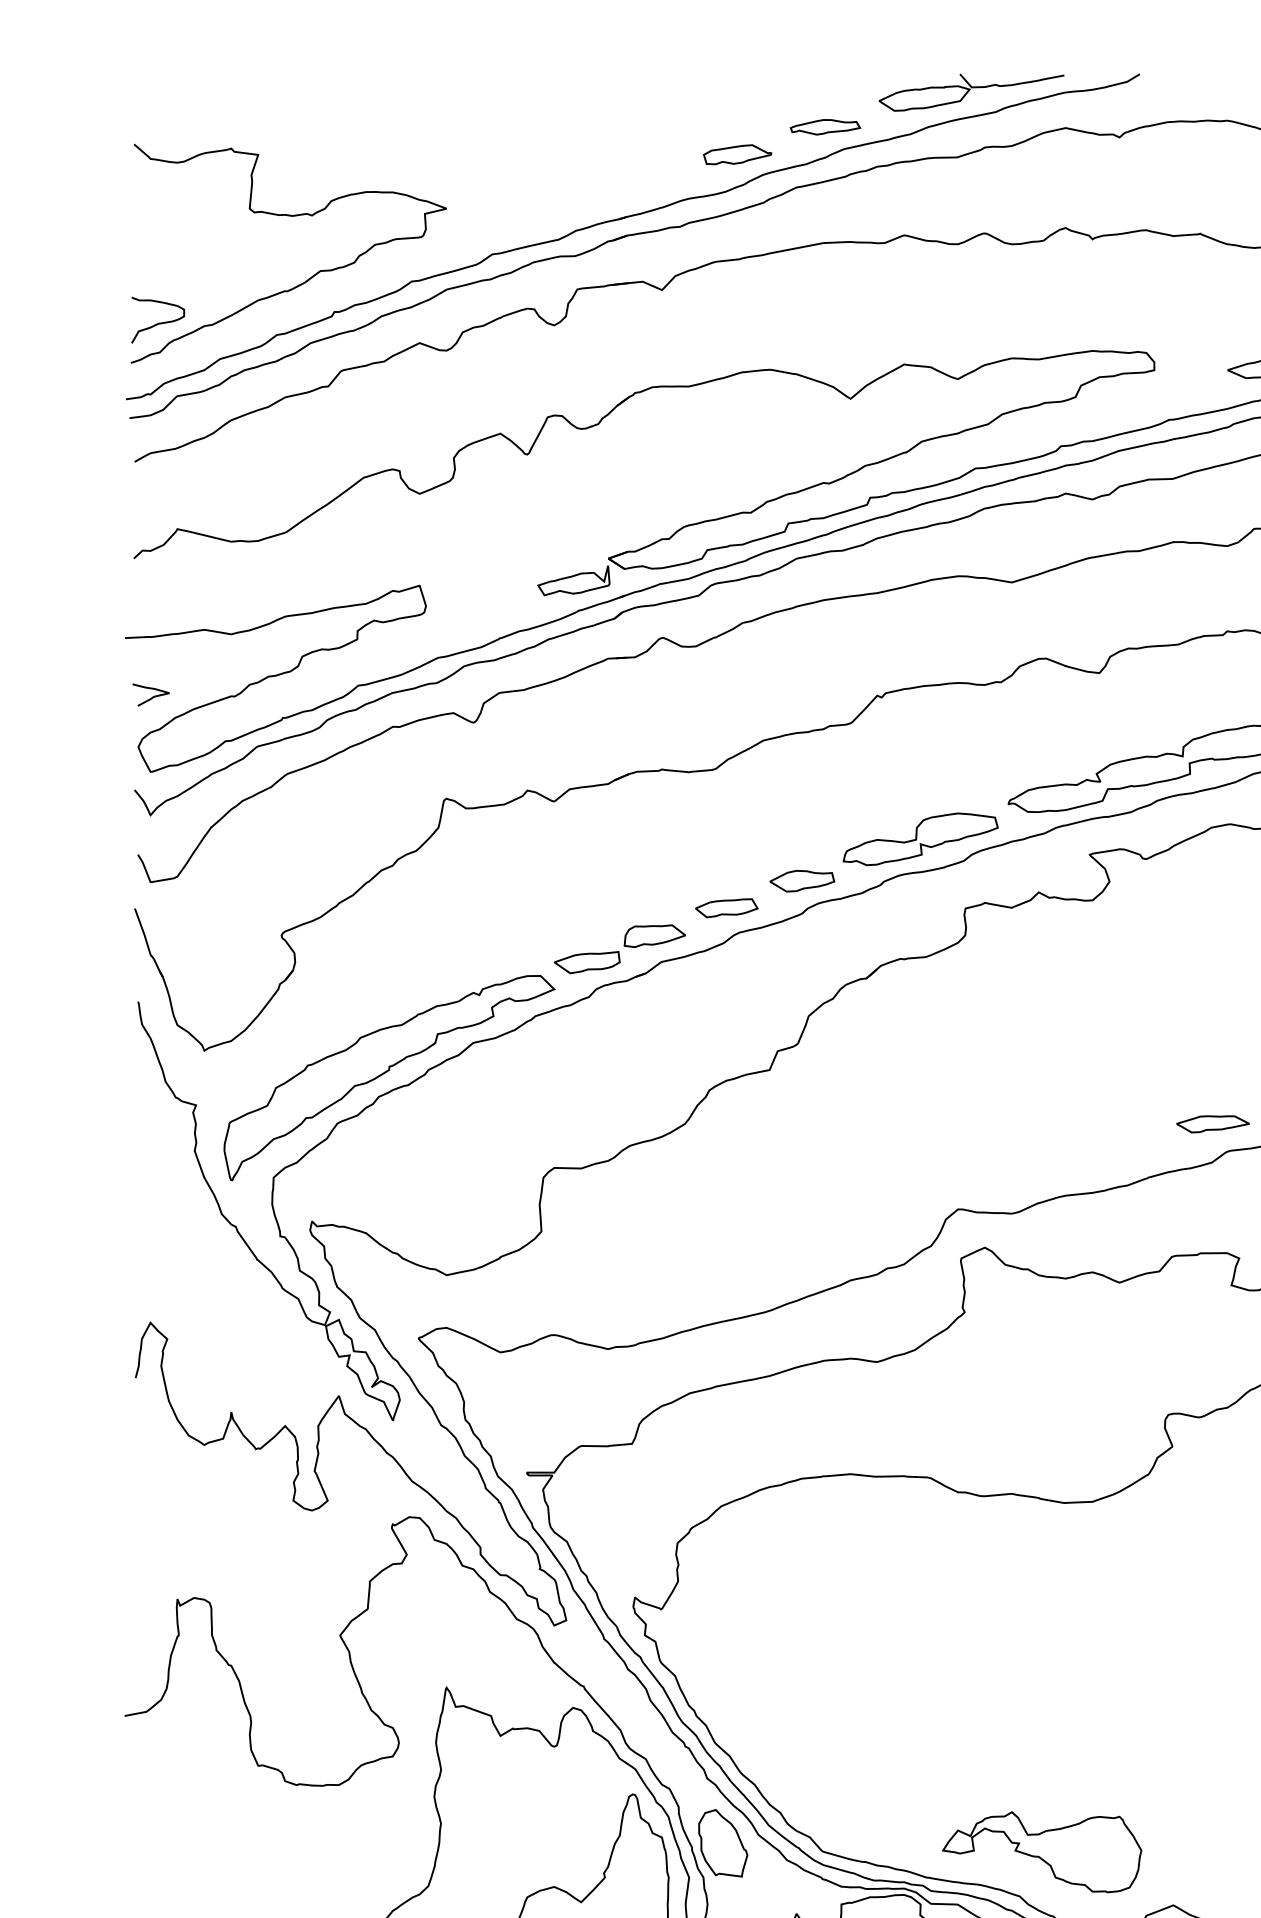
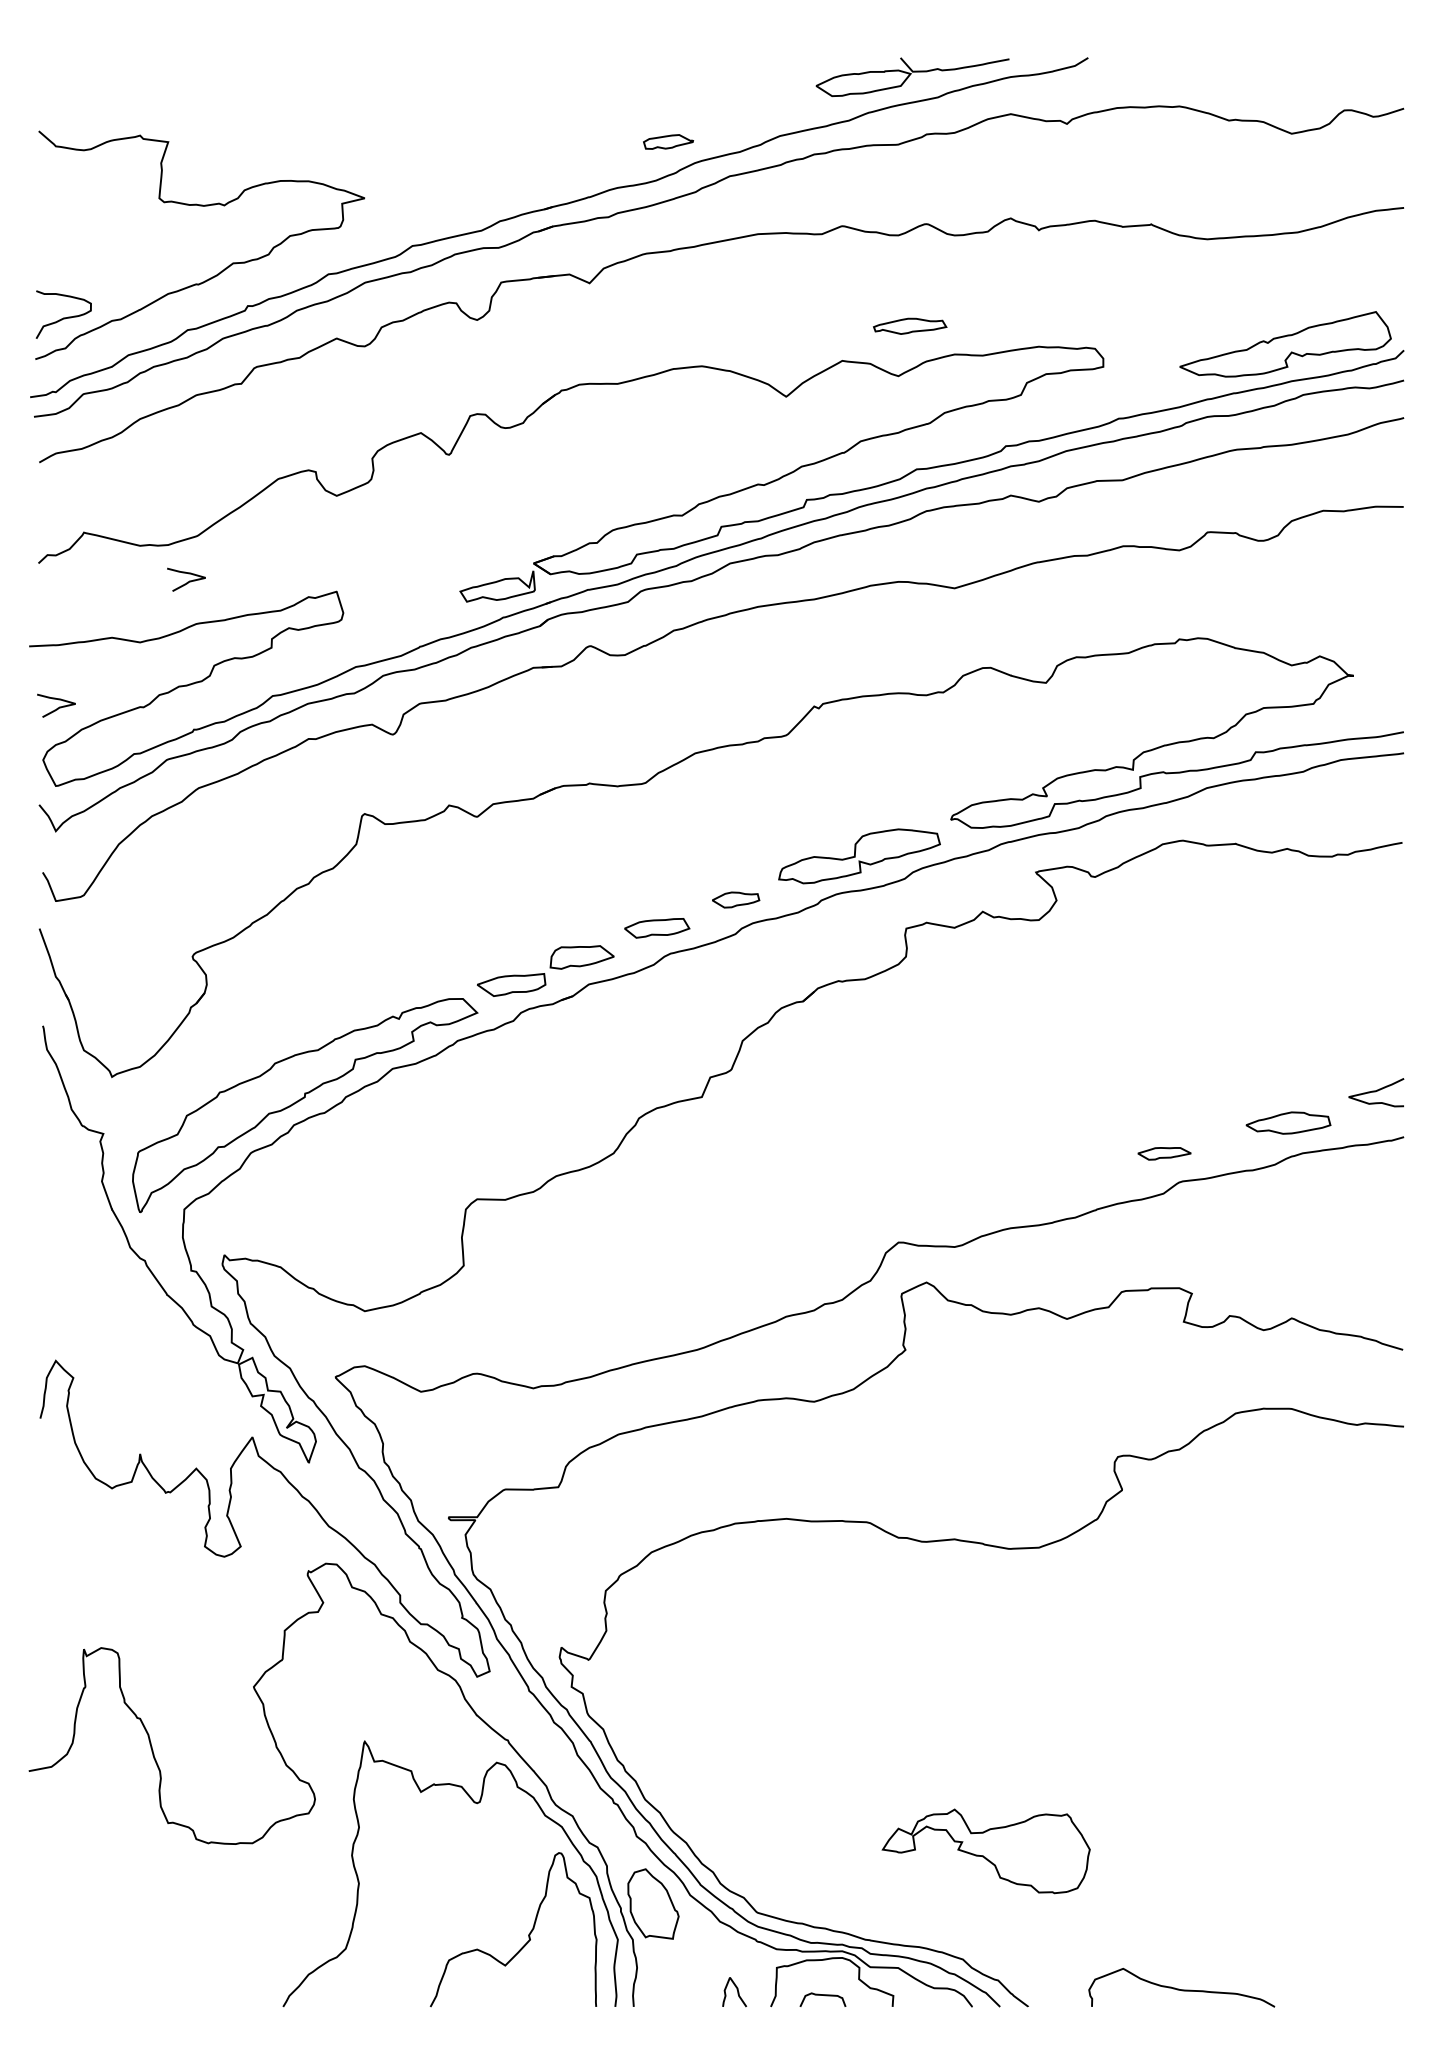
part: (825, 126) -> (910, 325), moved
part: (737, 154) -> (668, 141), size x0.7
curve: (276, 575) -> (187, 581), added
part: (801, 880) -> (735, 899), size x0.7
part: (1212, 1124) -> (1164, 1153), size x0.7
part: (1041, 1852) -> (985, 1851), moved

